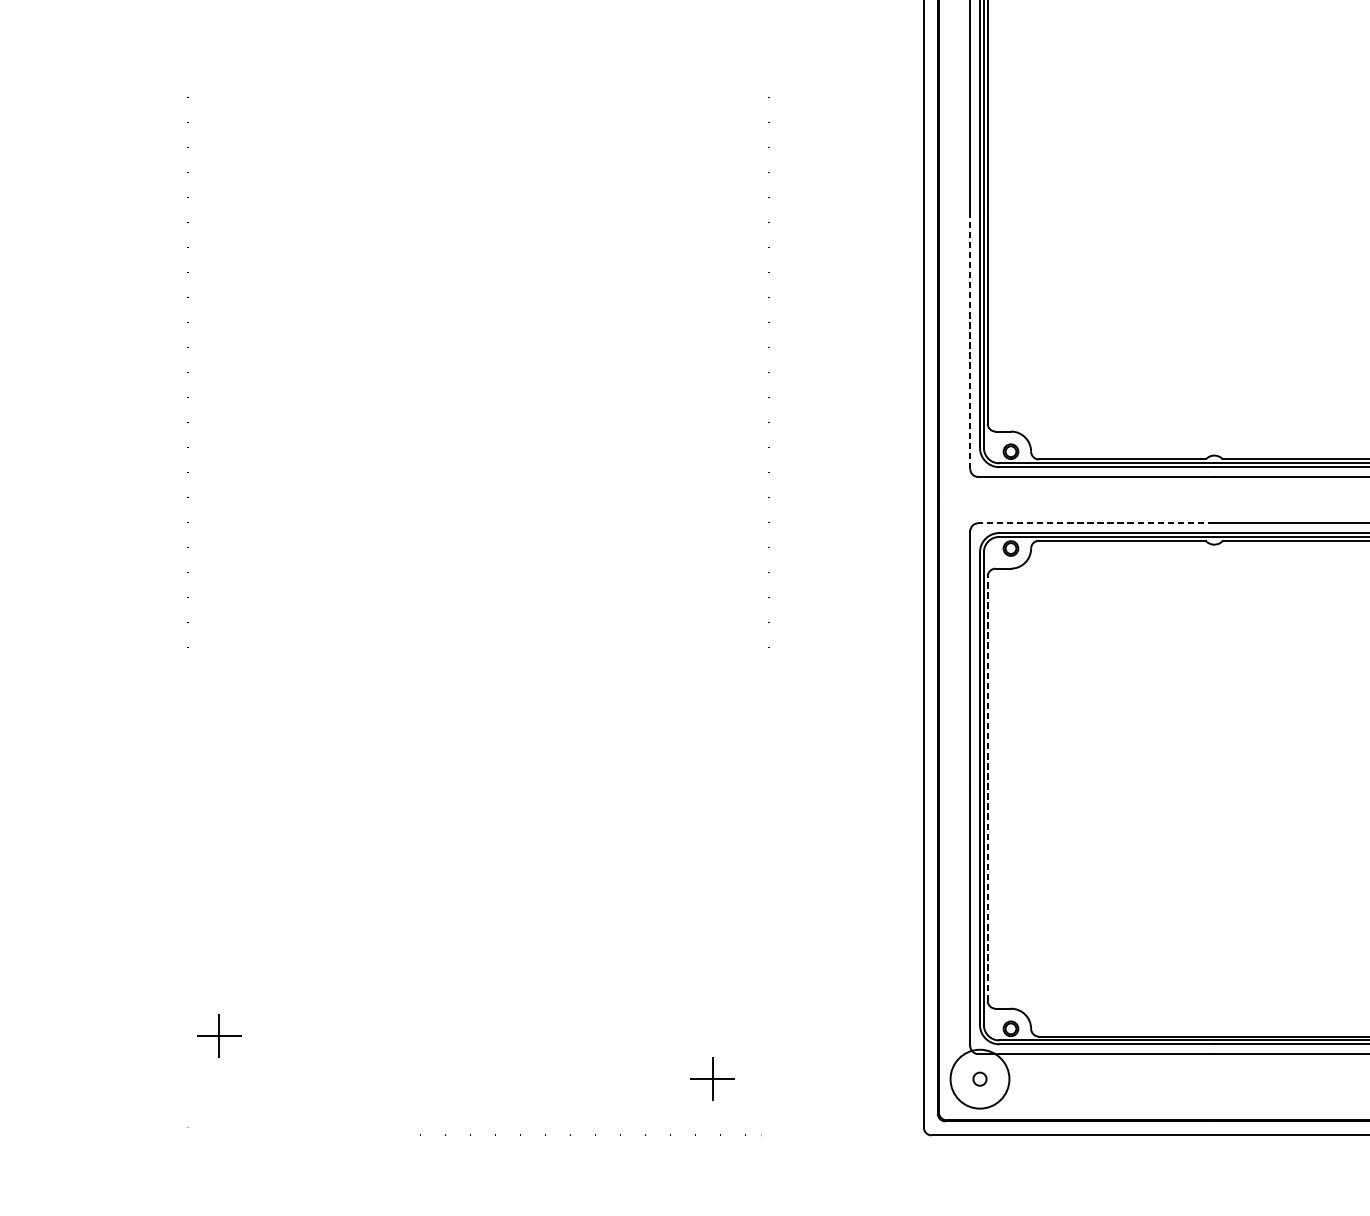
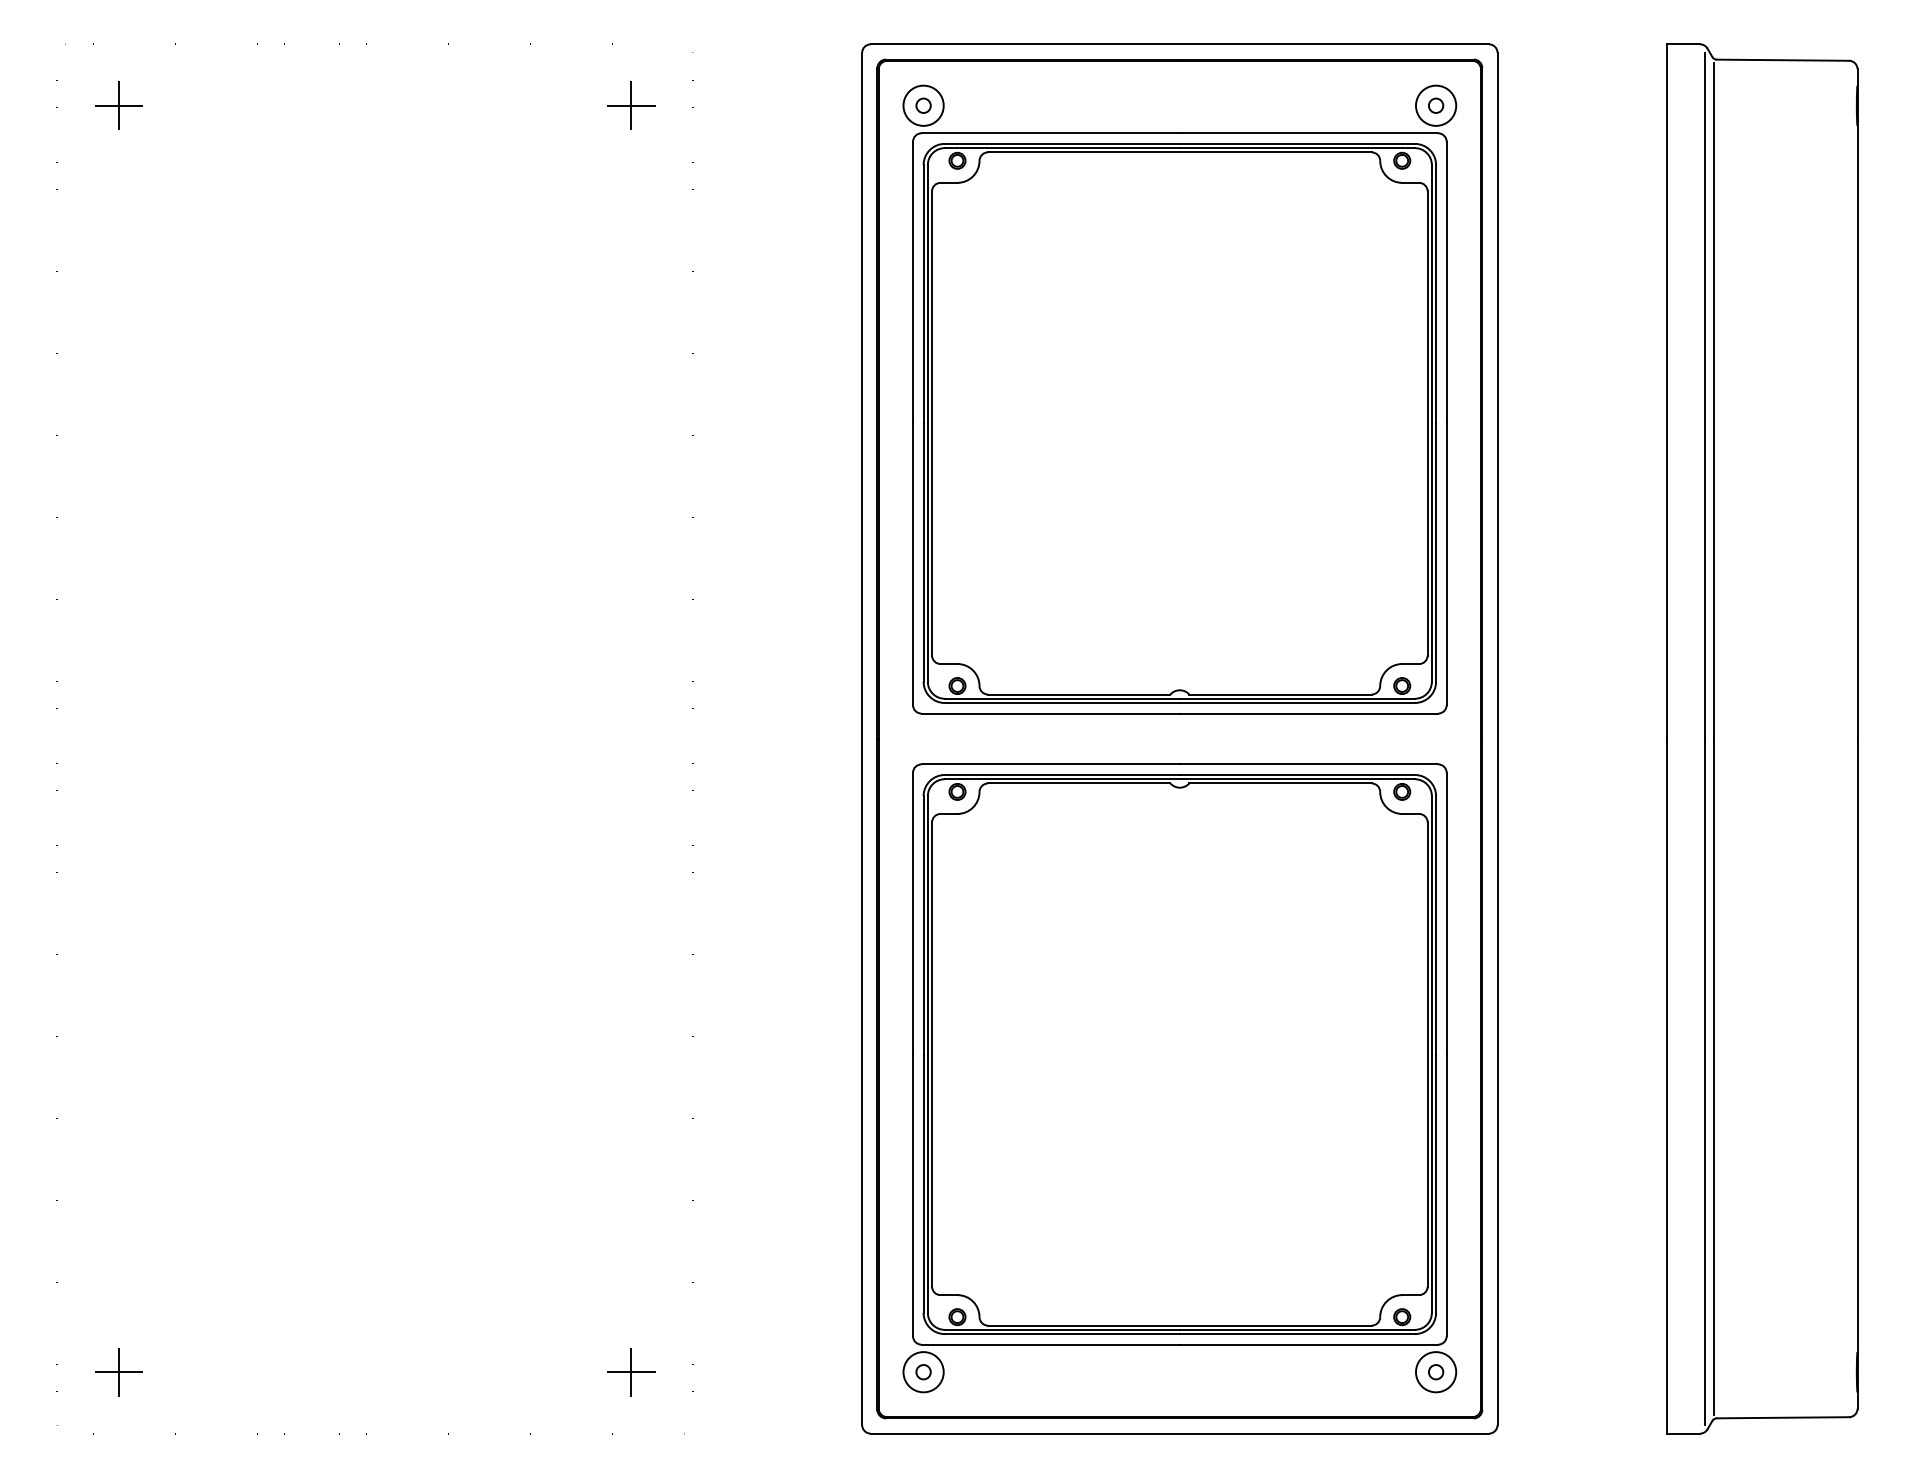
line: (970, 340) -> (913, 564), dashed -> solid
line: (1096, 523) -> (1050, 764), dashed -> solid
line: (988, 788) -> (932, 1054), dashed -> solid
part: (219, 1036) -> (118, 1372), moved
circle: (979, 1079) -> (923, 1372), size x0.62

